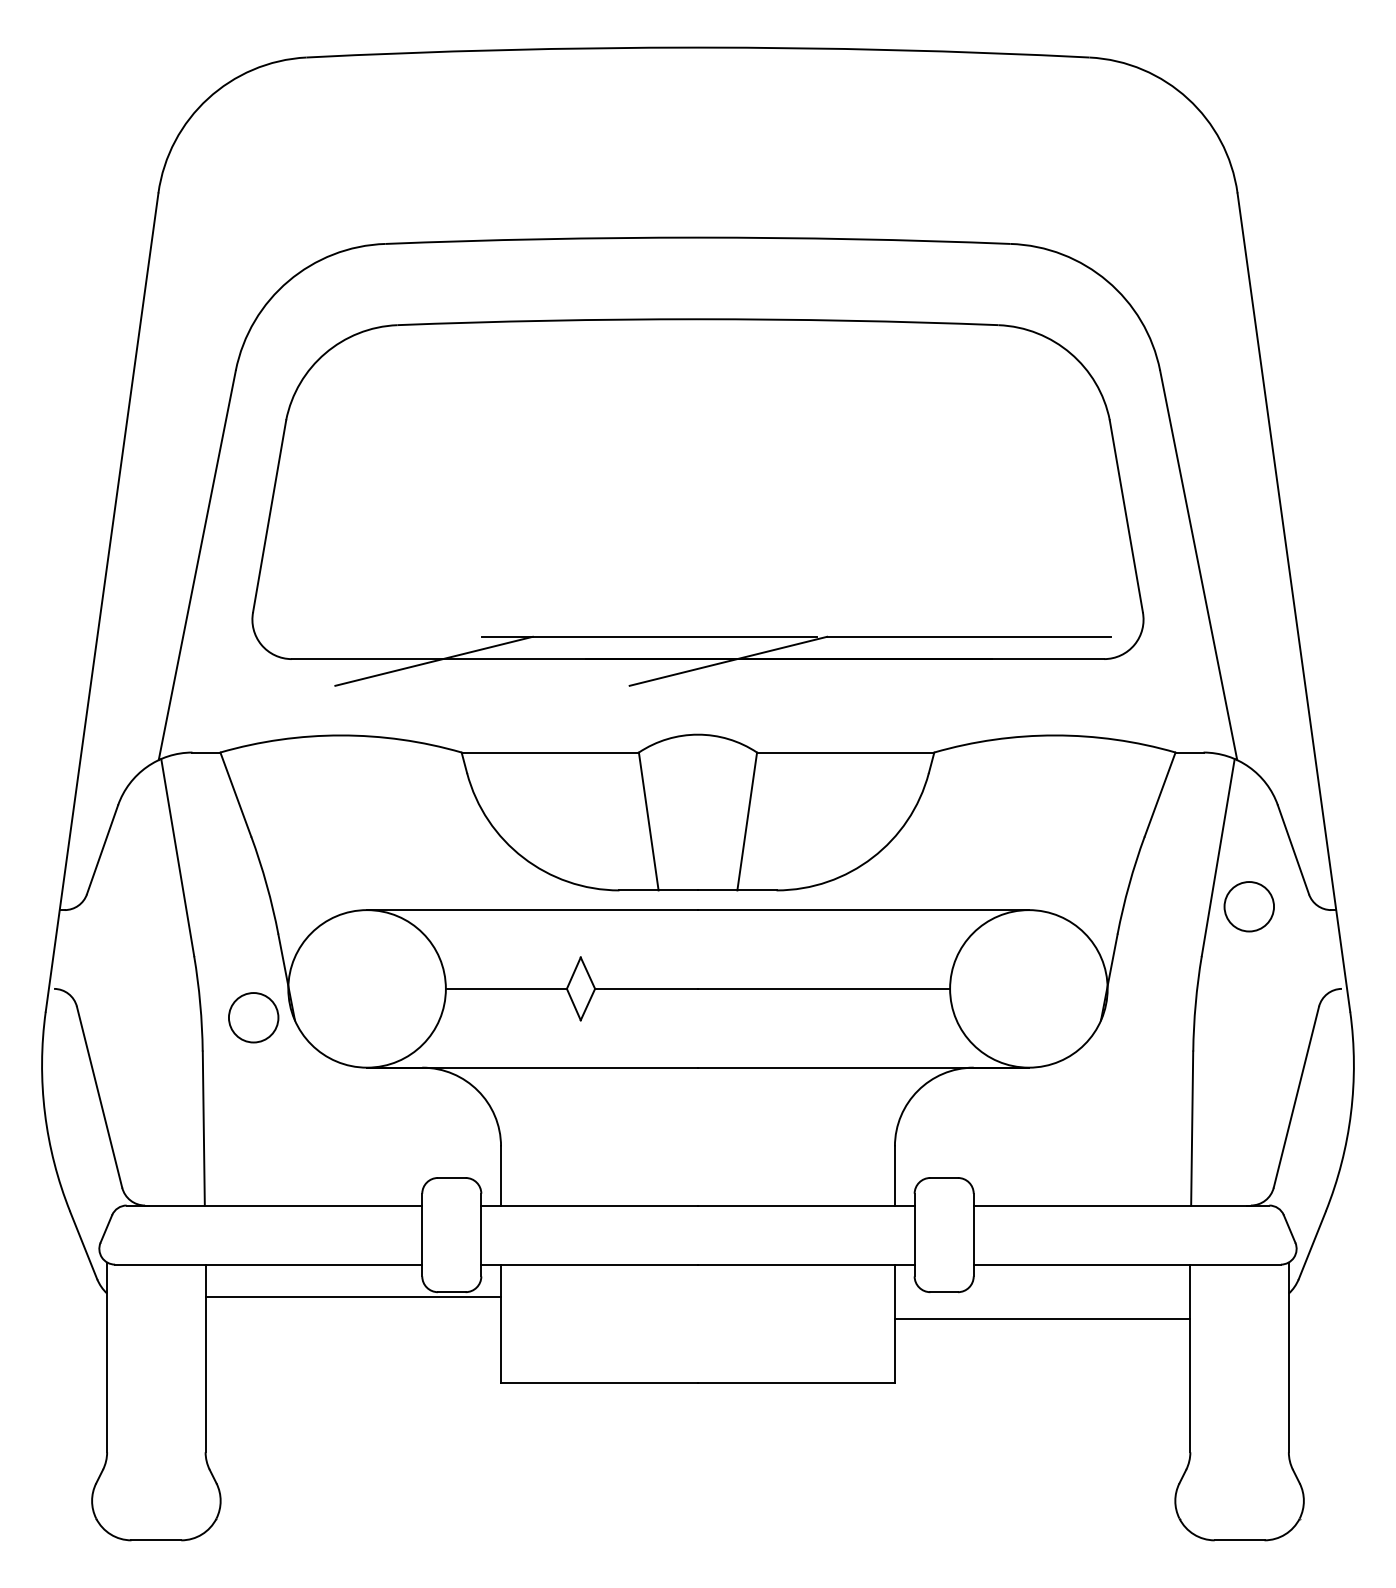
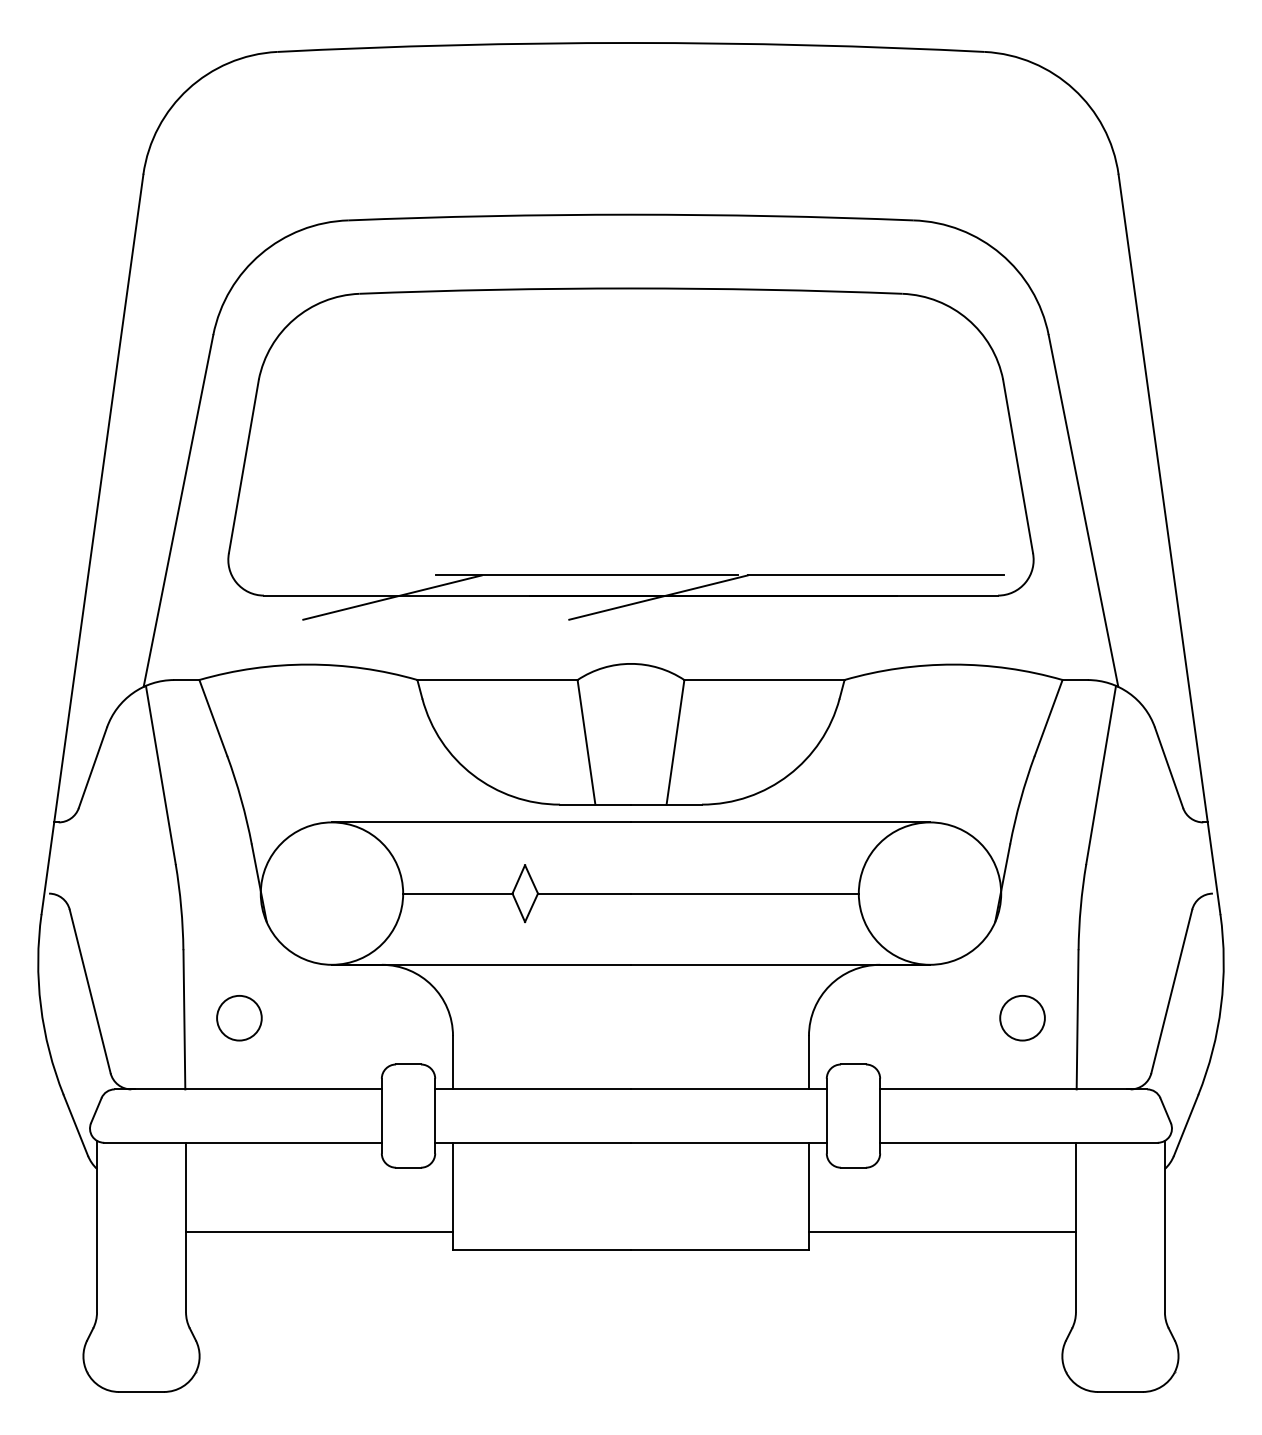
circle: (1248, 906) -> (1021, 1017), moved
circle: (253, 1017) -> (239, 1017), moved
line: (353, 1297) -> (319, 1232), moved
line: (1042, 1319) -> (942, 1232), moved

